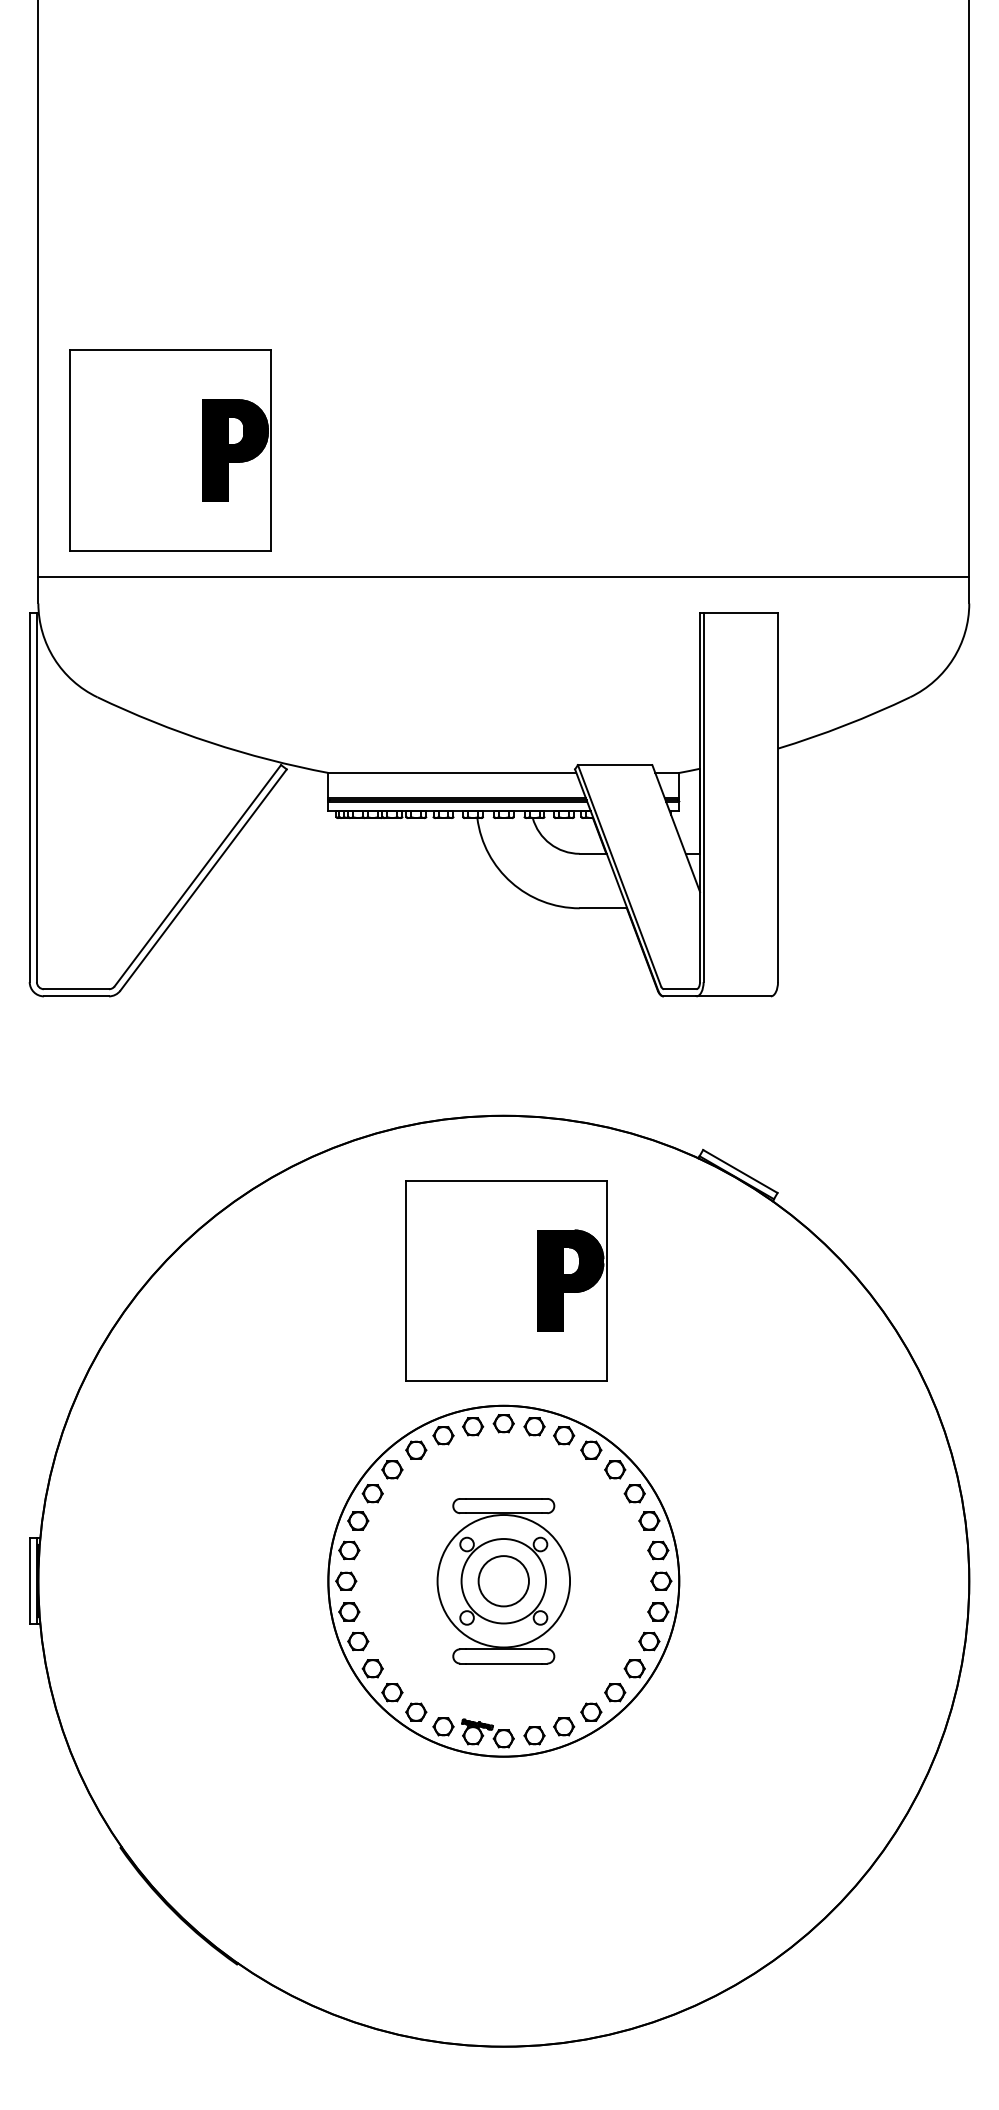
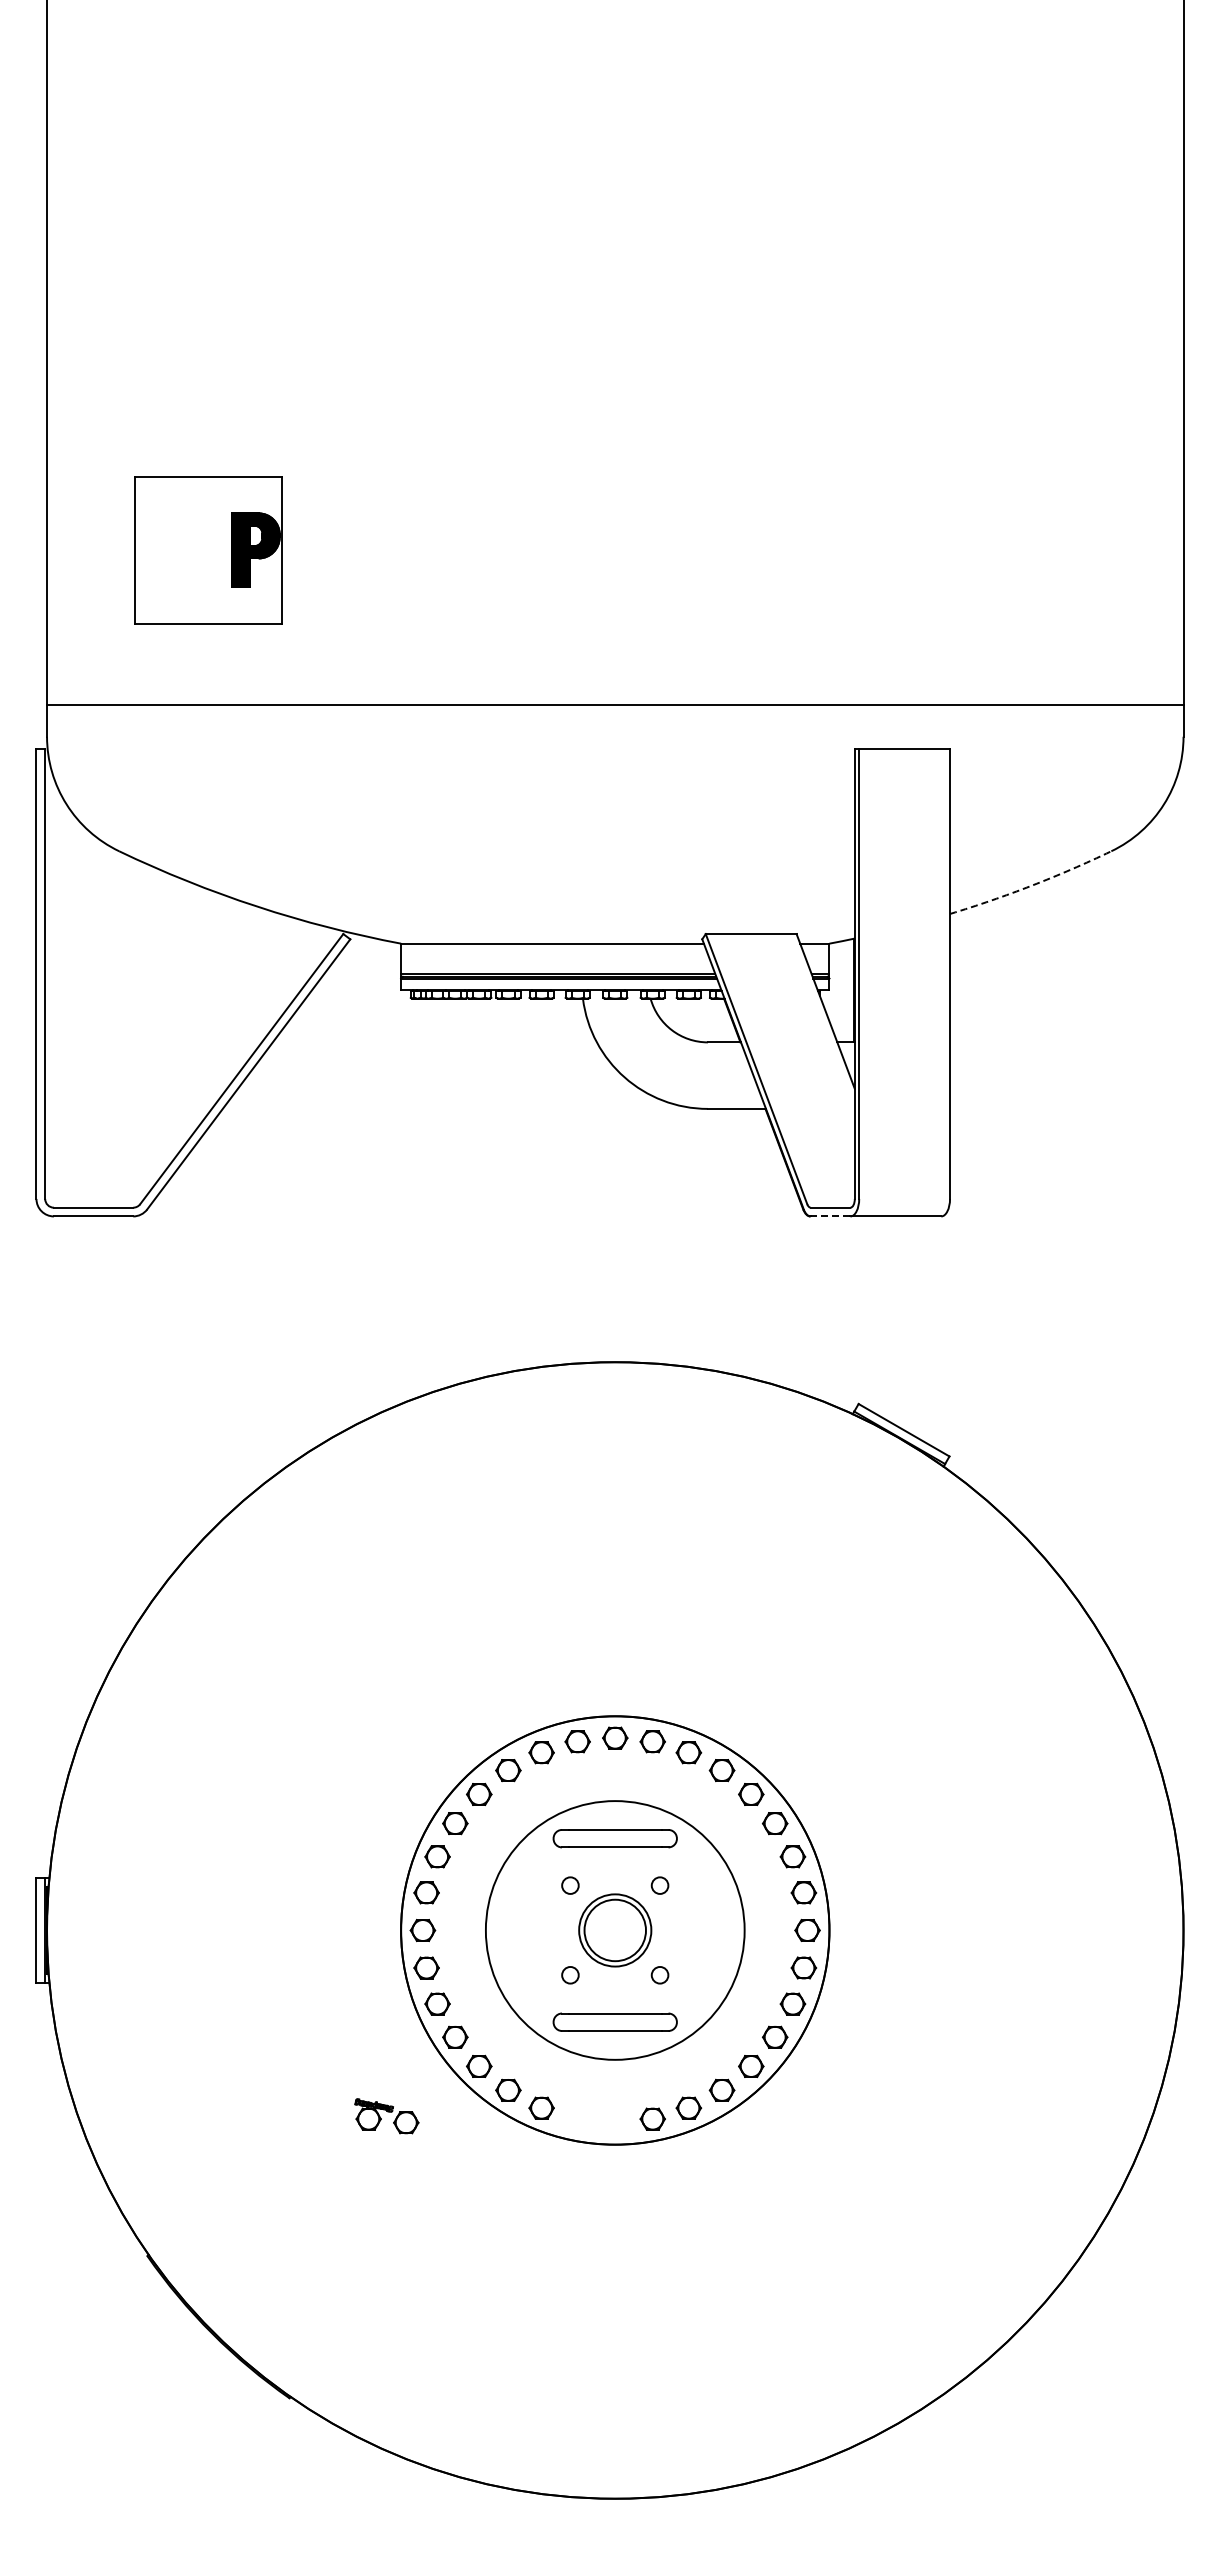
part: (170, 450) -> (208, 550), size x0.6
arc: (844, 725) -> (1031, 885), solid -> dashed
line: (680, 996) -> (830, 1216), solid -> dashed
part: (506, 1280) -> (618, 1563), removed
circle: (503, 1581) -> (614, 1930), size x0.7
circle: (504, 1581) -> (615, 1930), size x1.6
part: (487, 1733) -> (386, 2116), moved

